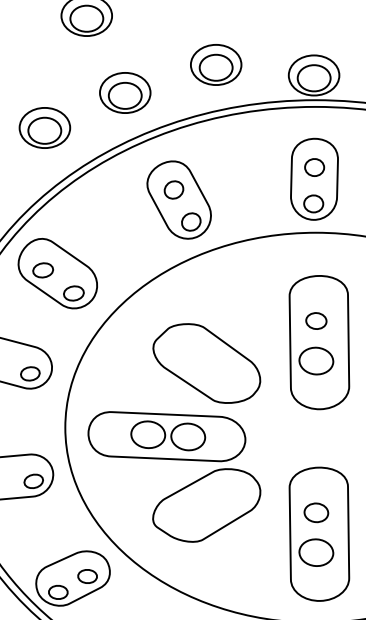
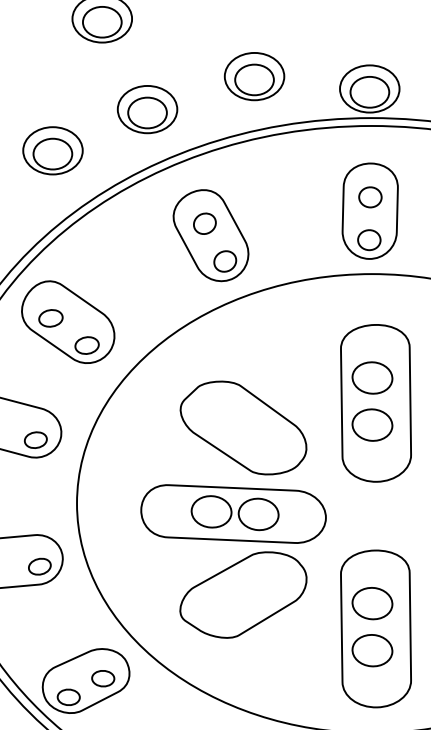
part: (316, 320) -> (372, 377), size x1.67
part: (166, 436) -> (233, 513), moved
part: (316, 512) -> (372, 603), size x1.43

